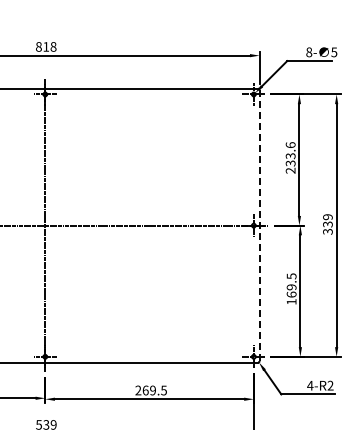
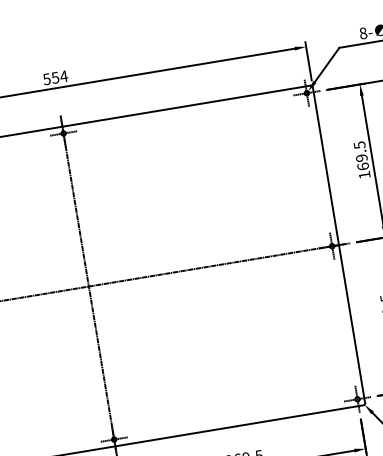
text: (45, 46) -> (54, 77), 818 -> 554
text: (290, 157) -> (361, 159), 233.6 -> 169.5
line: (259, 225) -> (338, 245), dashed -> solid

